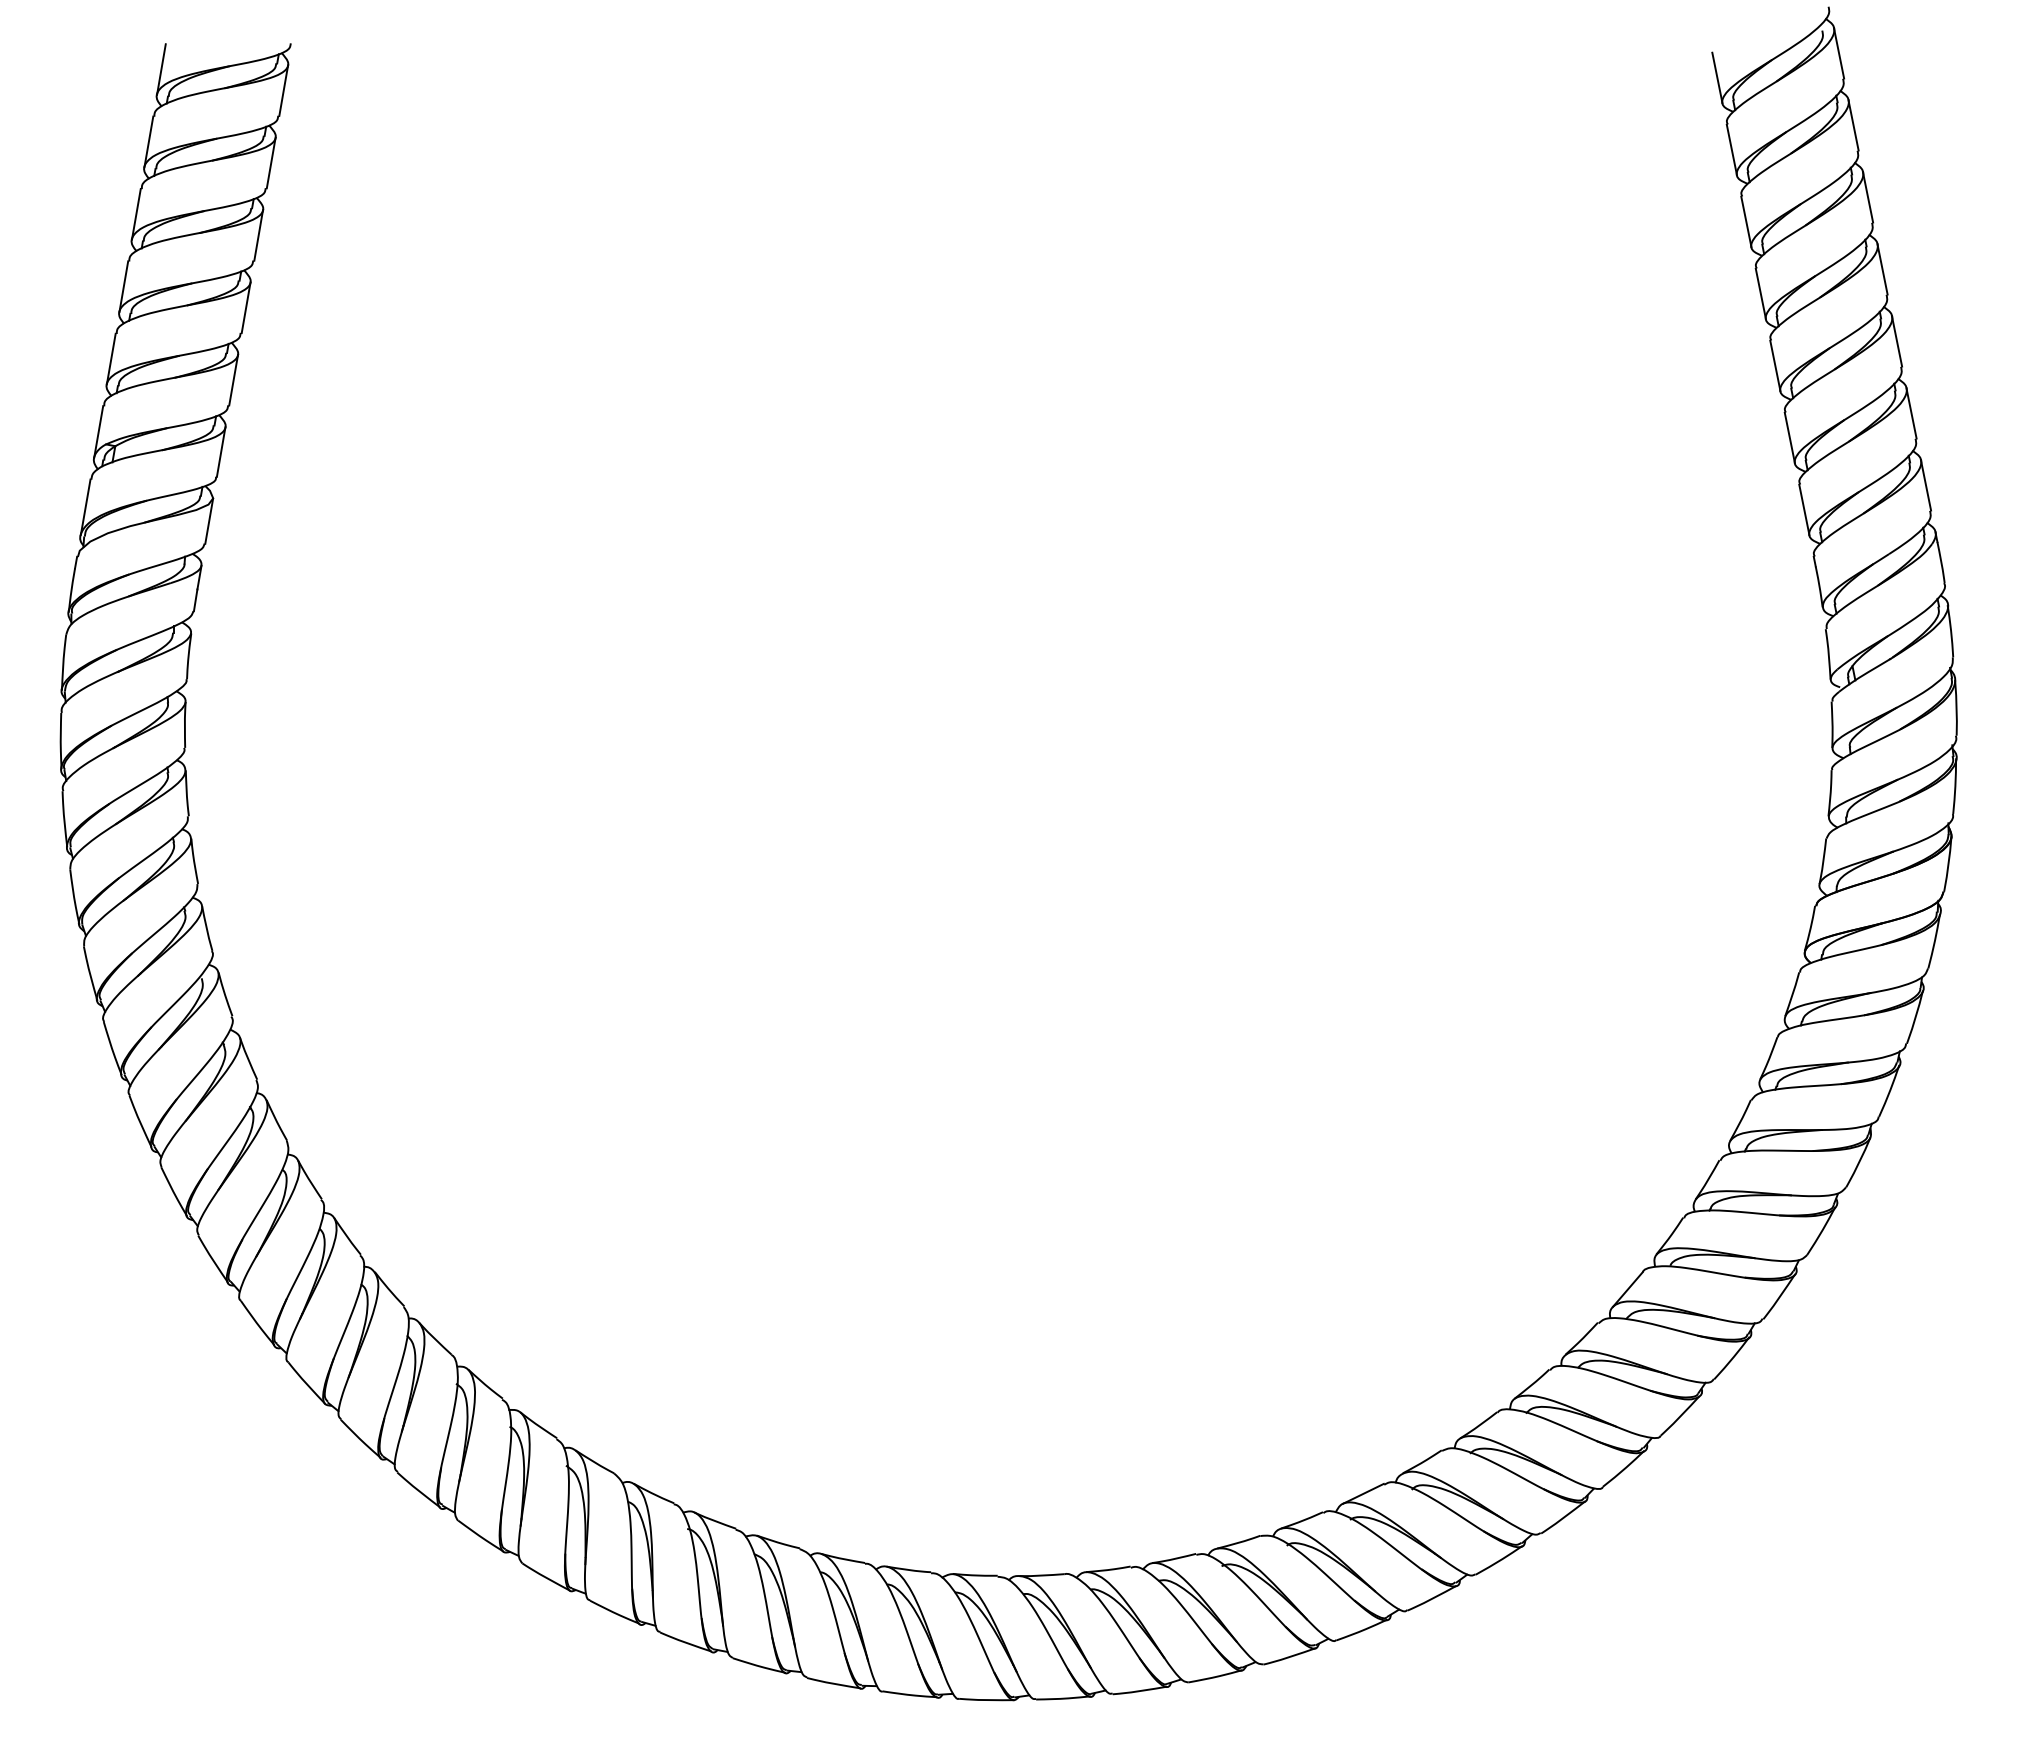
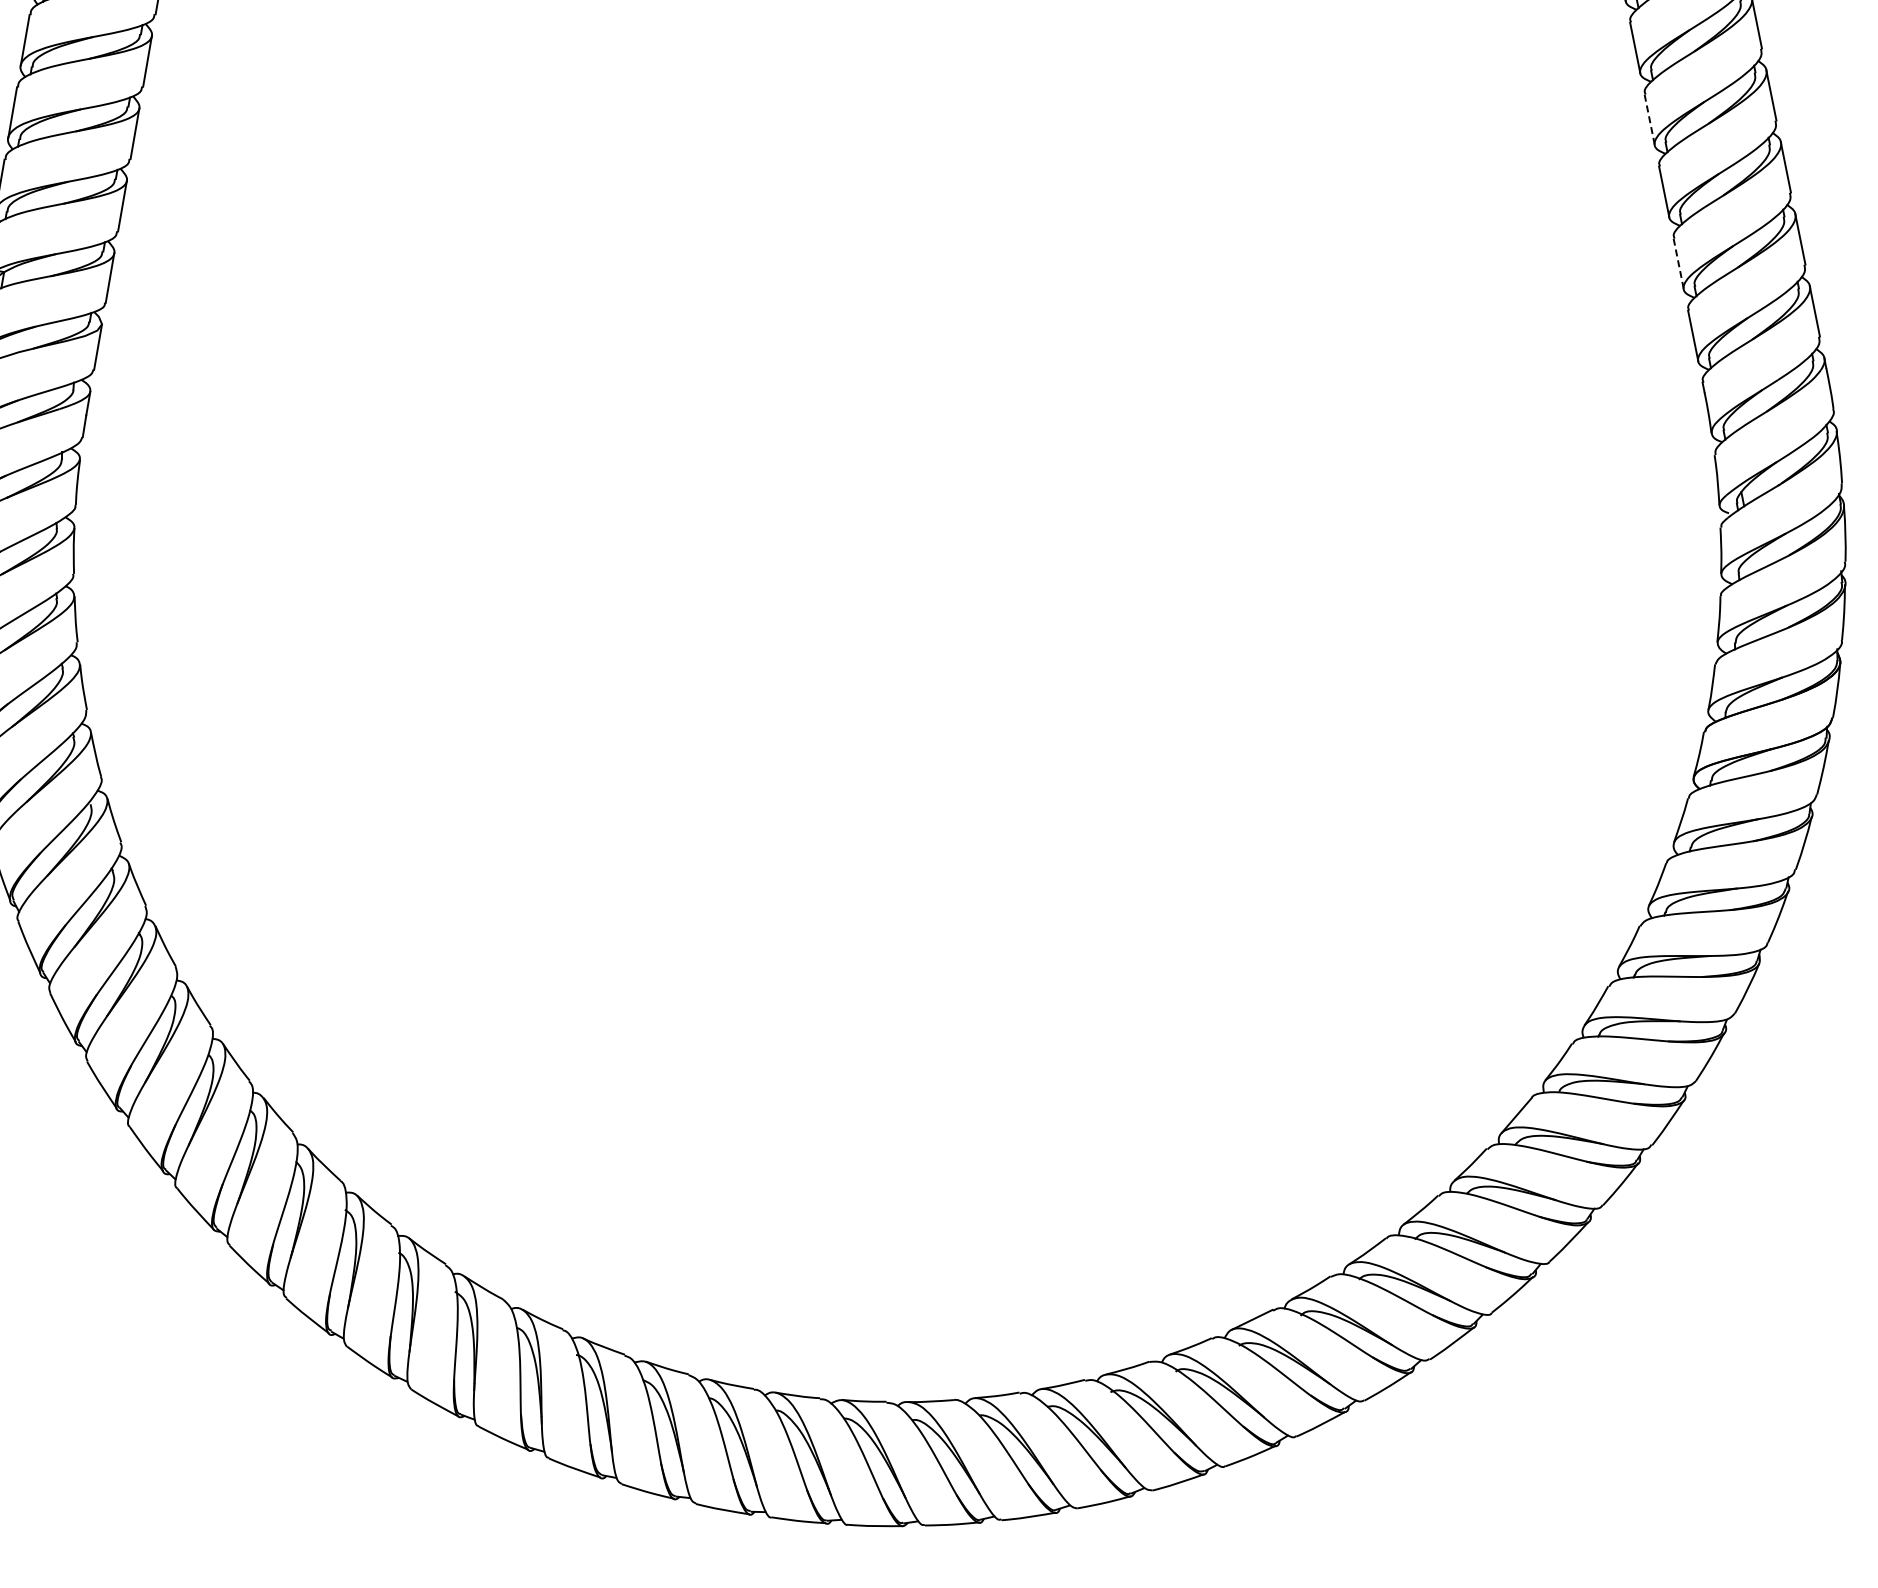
line: (1760, 293) -> (1649, 119), solid -> dashed
line: (1789, 437) -> (1678, 263), solid -> dashed

